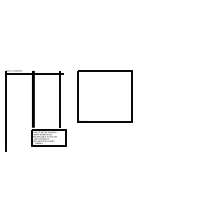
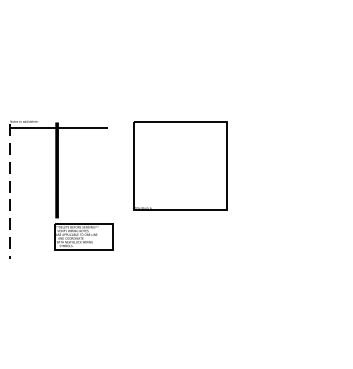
line: (60, 98) -> (103, 169), removed
line: (6, 111) -> (10, 191), solid -> dashed

